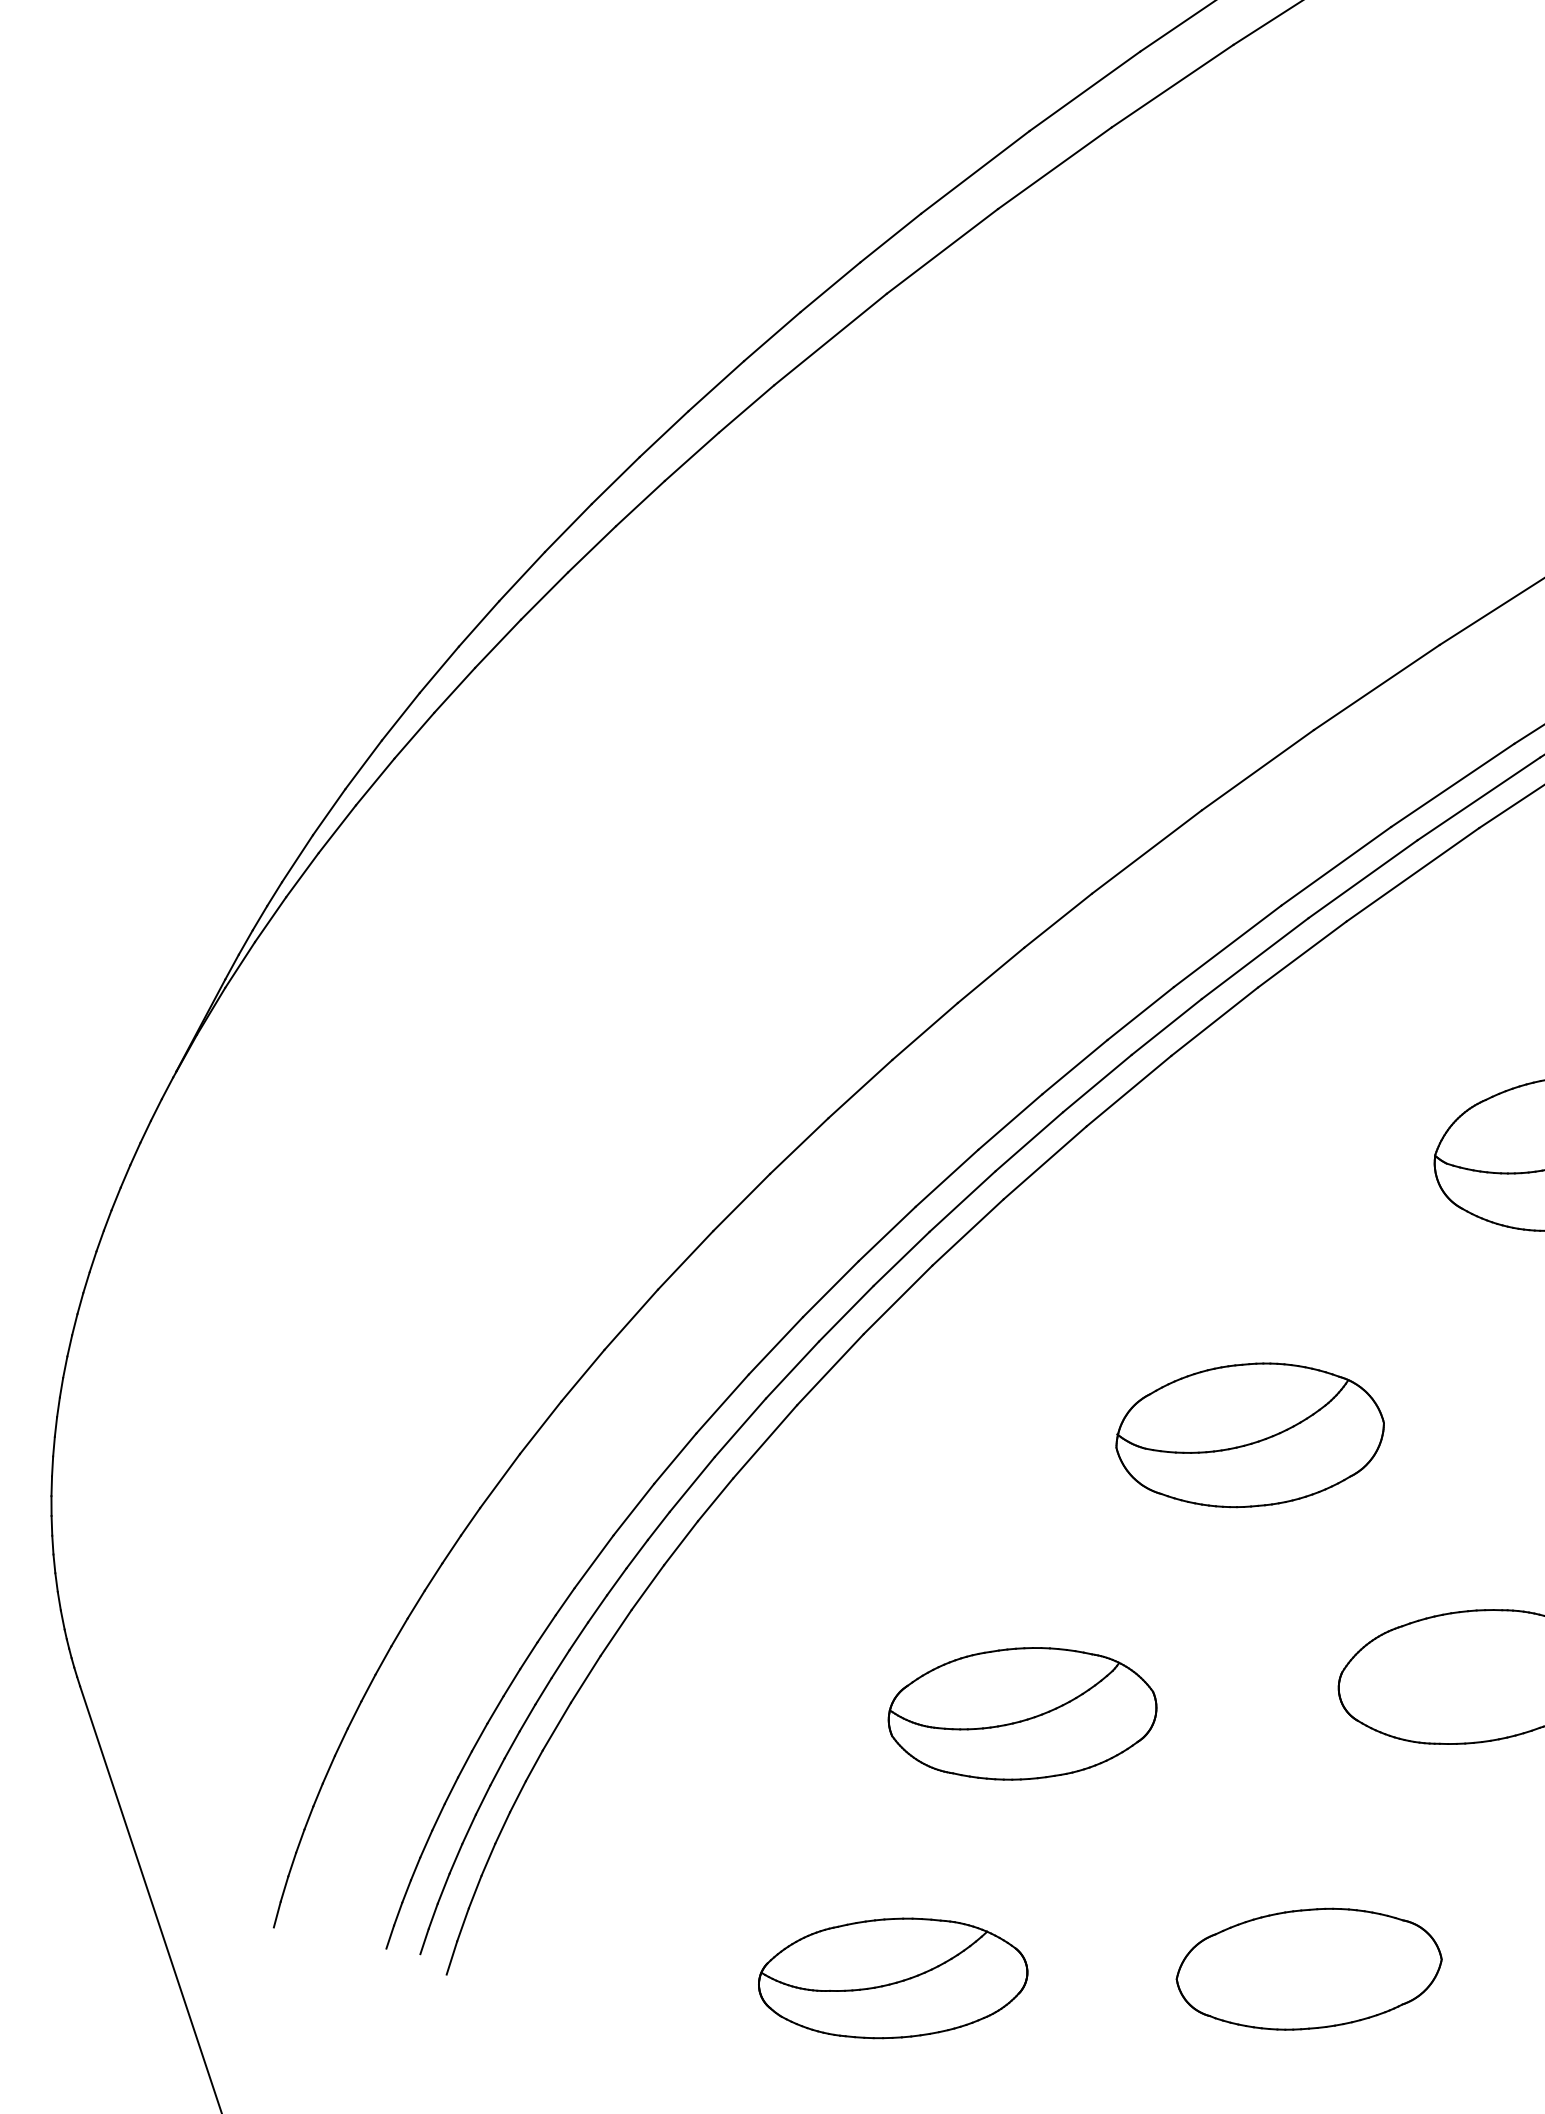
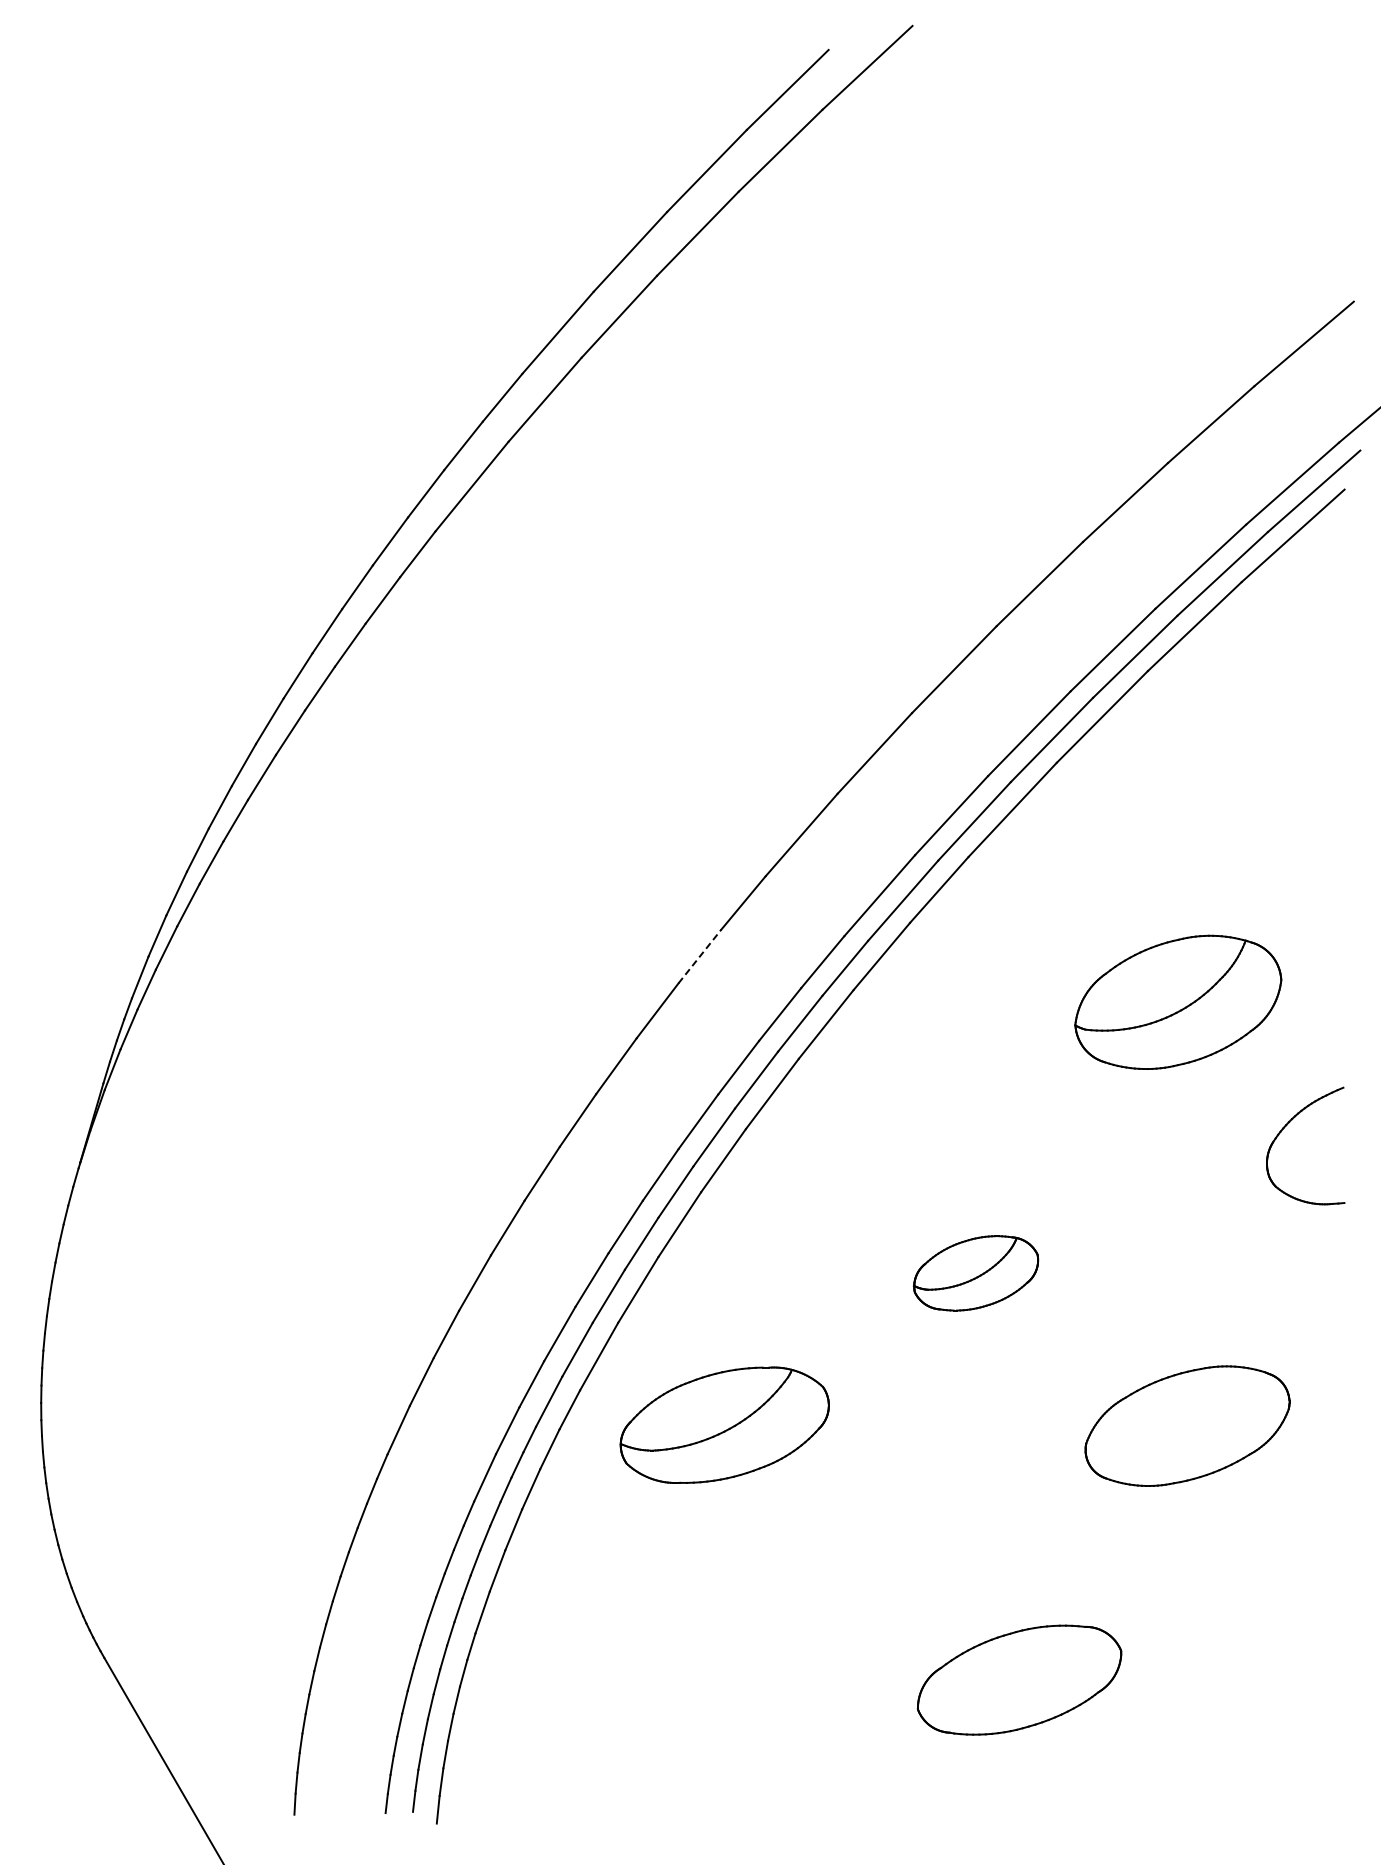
line: (991, 975) -> (700, 956), solid -> dashed
part: (1249, 1435) -> (975, 1273), size x0.6
part: (1022, 1712) -> (724, 1424), moved
part: (1309, 1968) -> (1019, 1679), moved
part: (893, 1978) -> (785, 1754), removed

